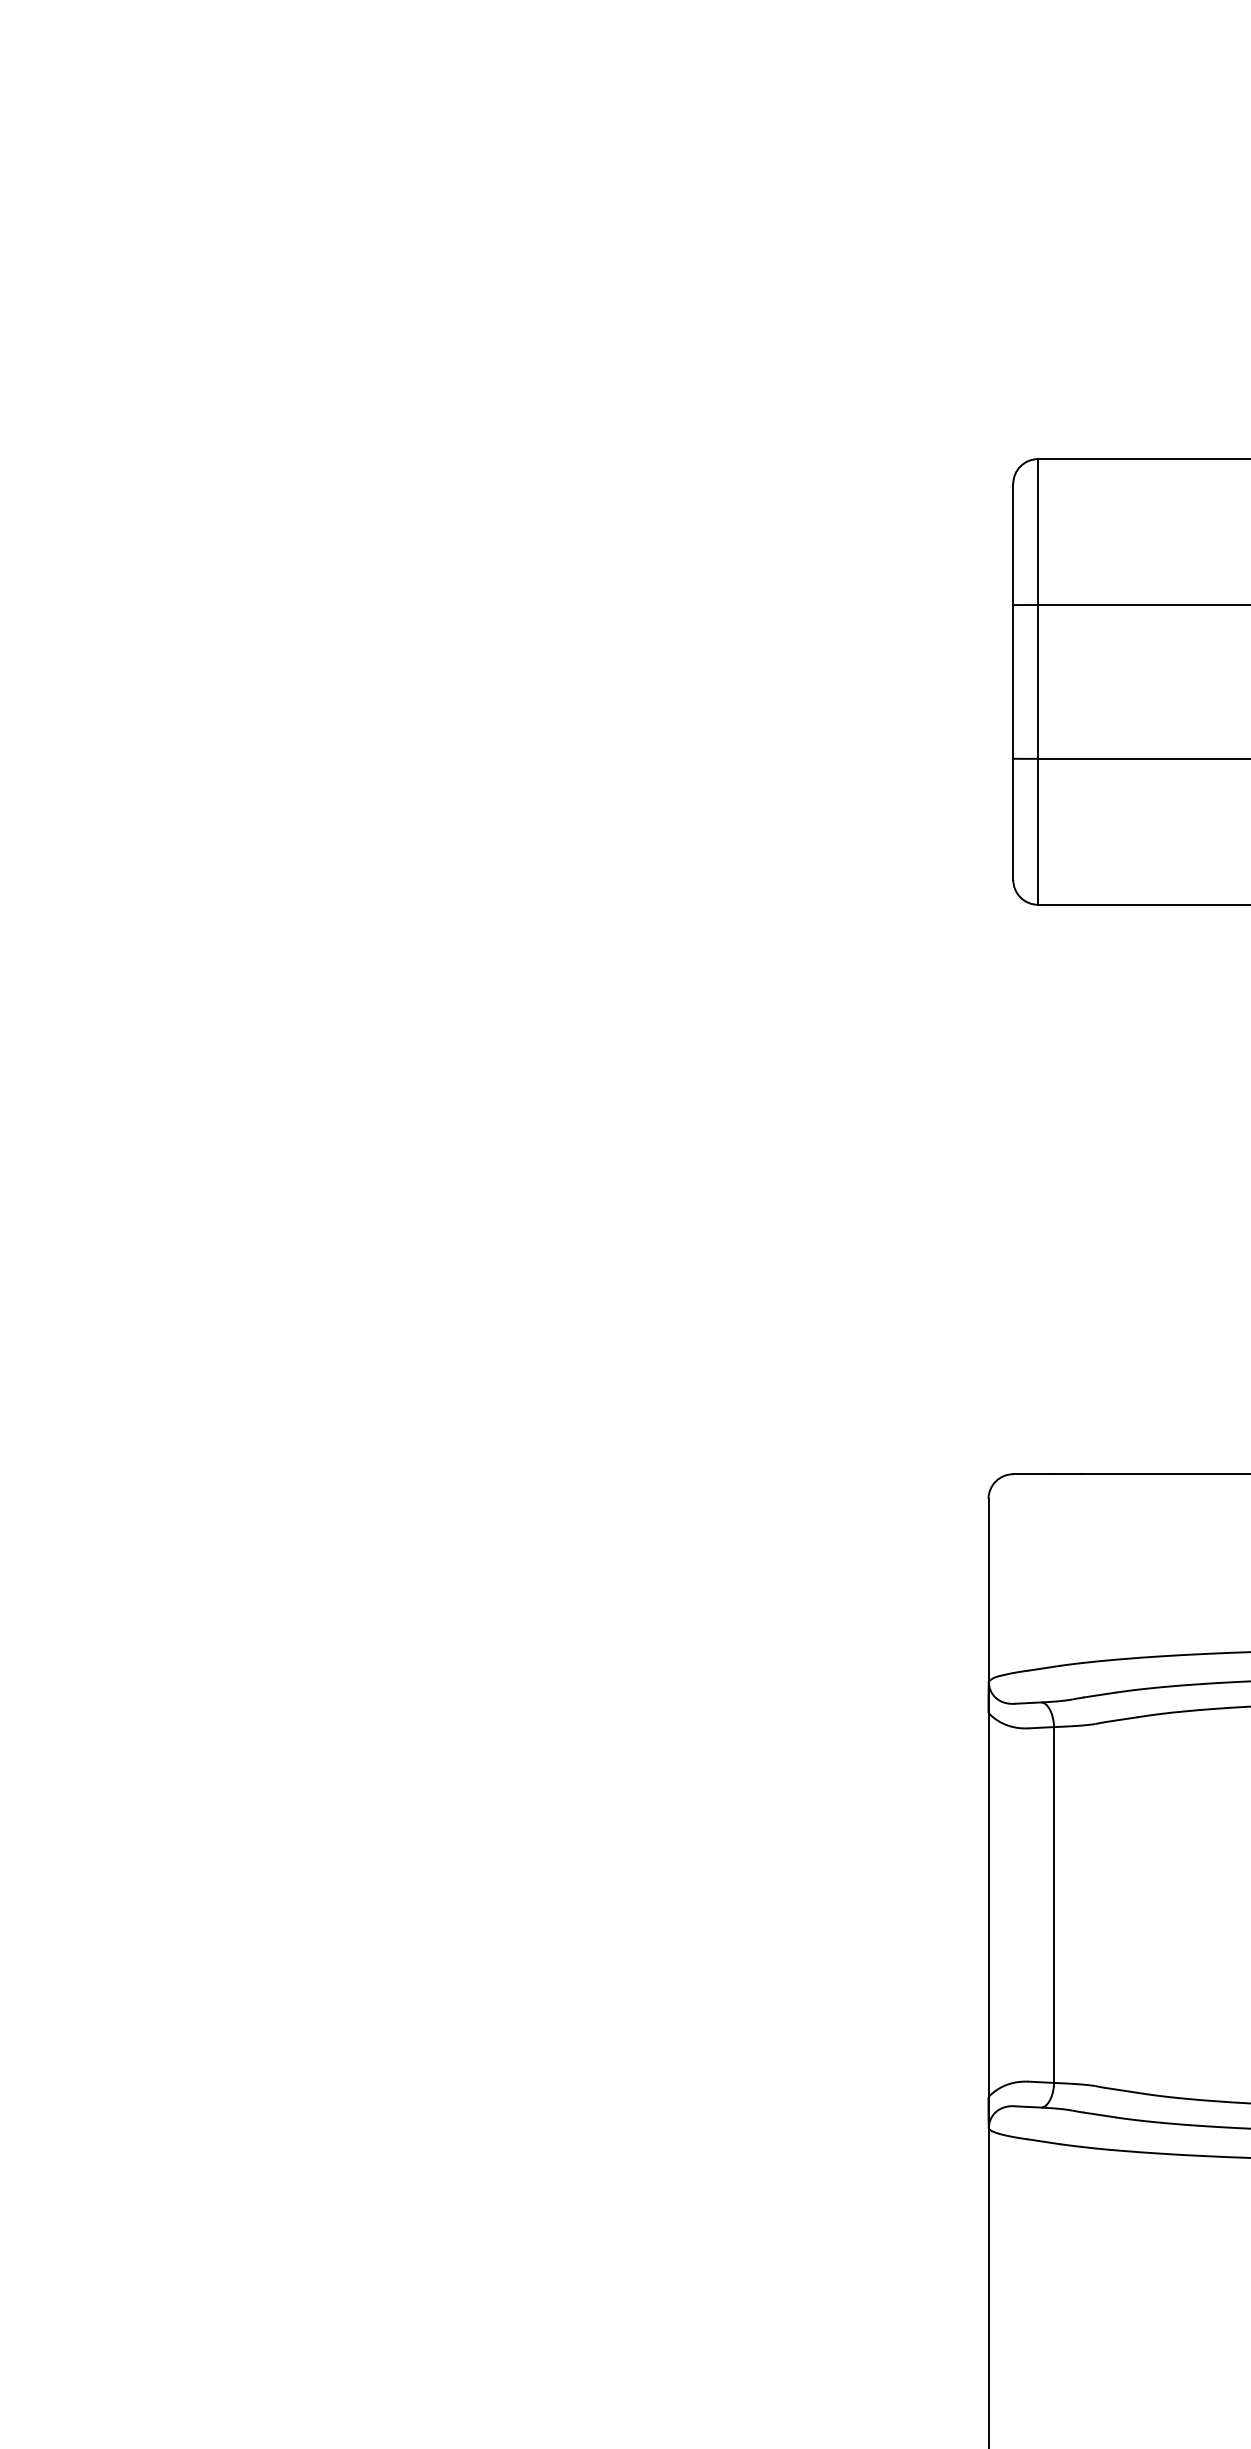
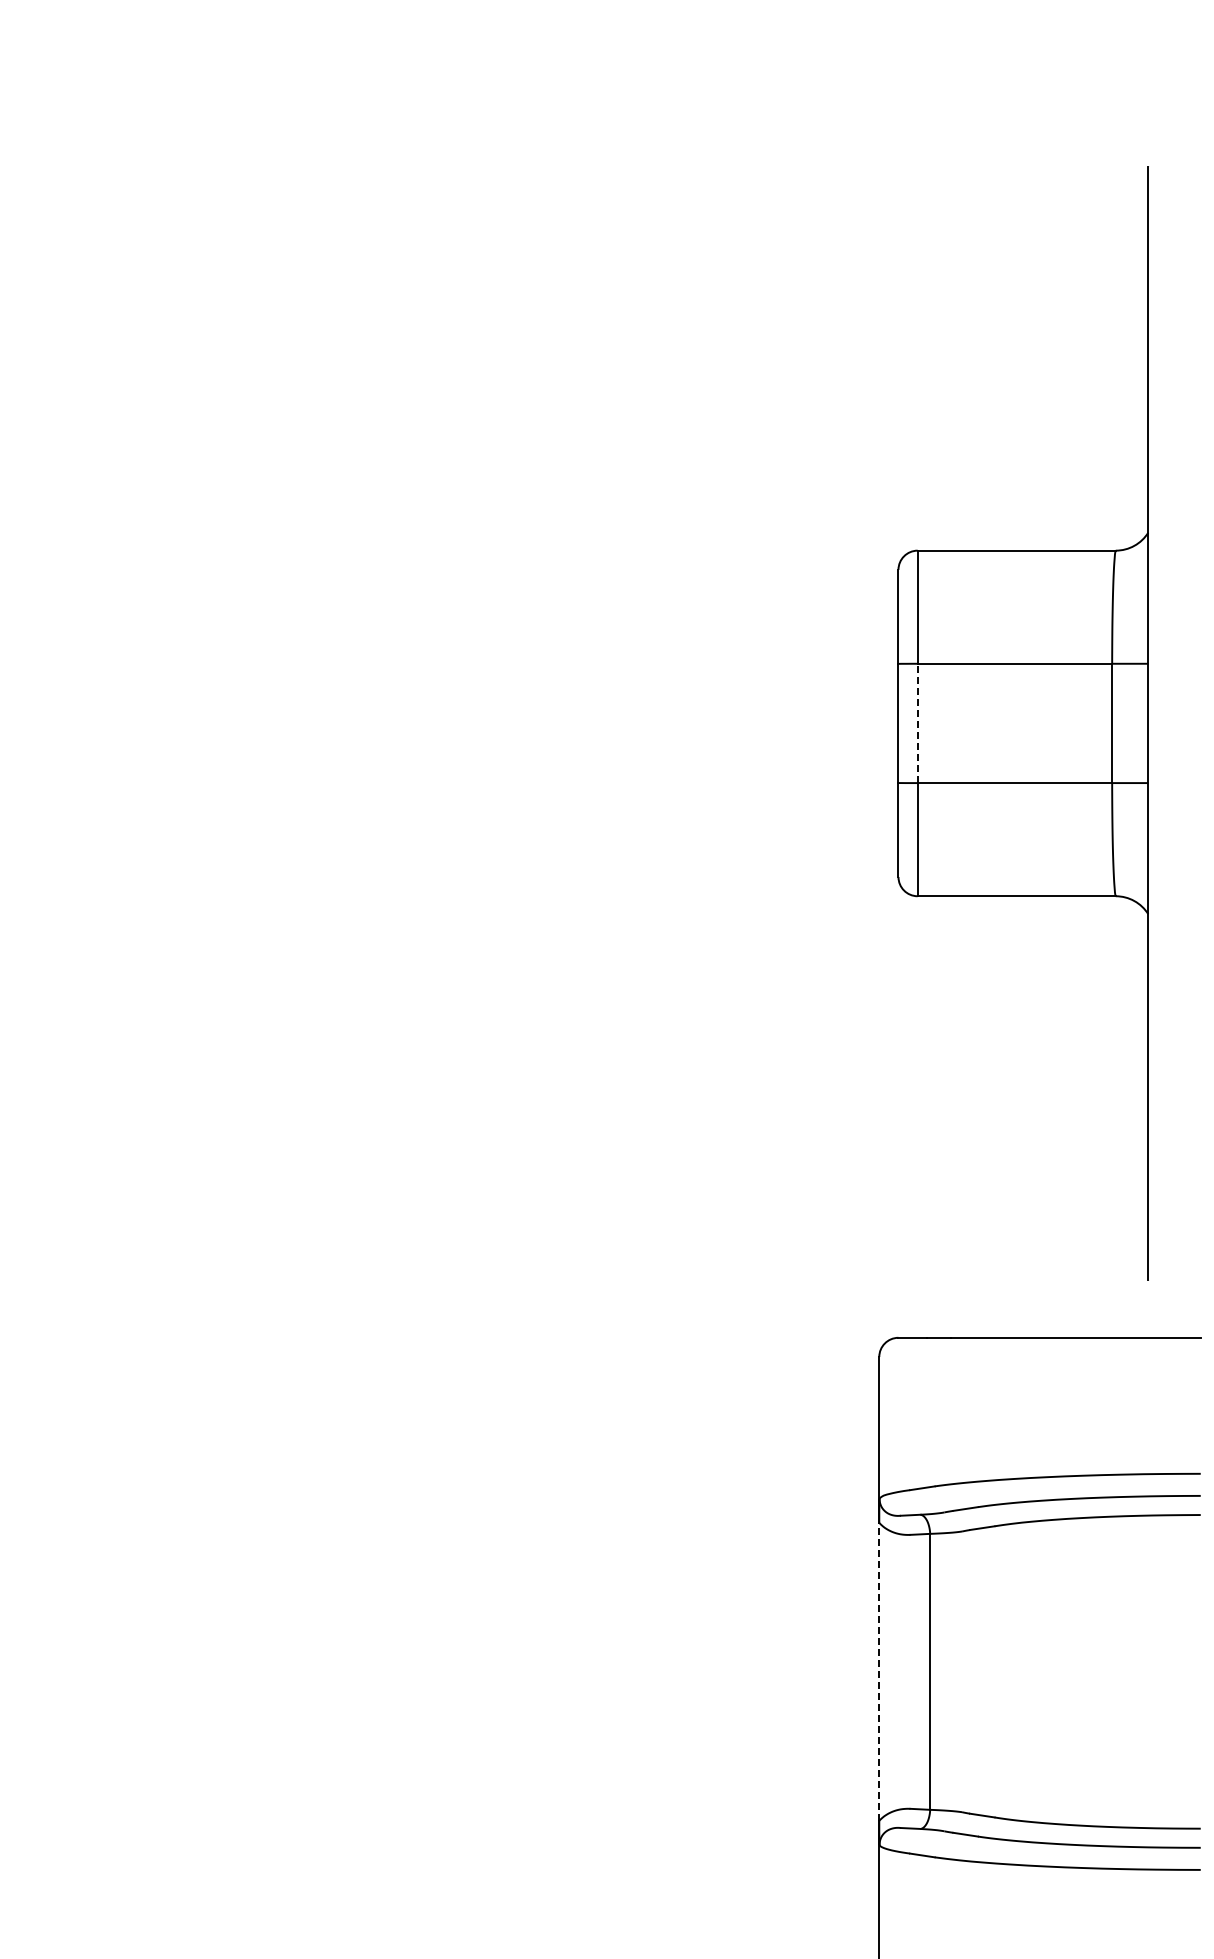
line: (1037, 682) -> (917, 723), solid -> dashed
line: (988, 1904) -> (879, 1671), solid -> dashed

